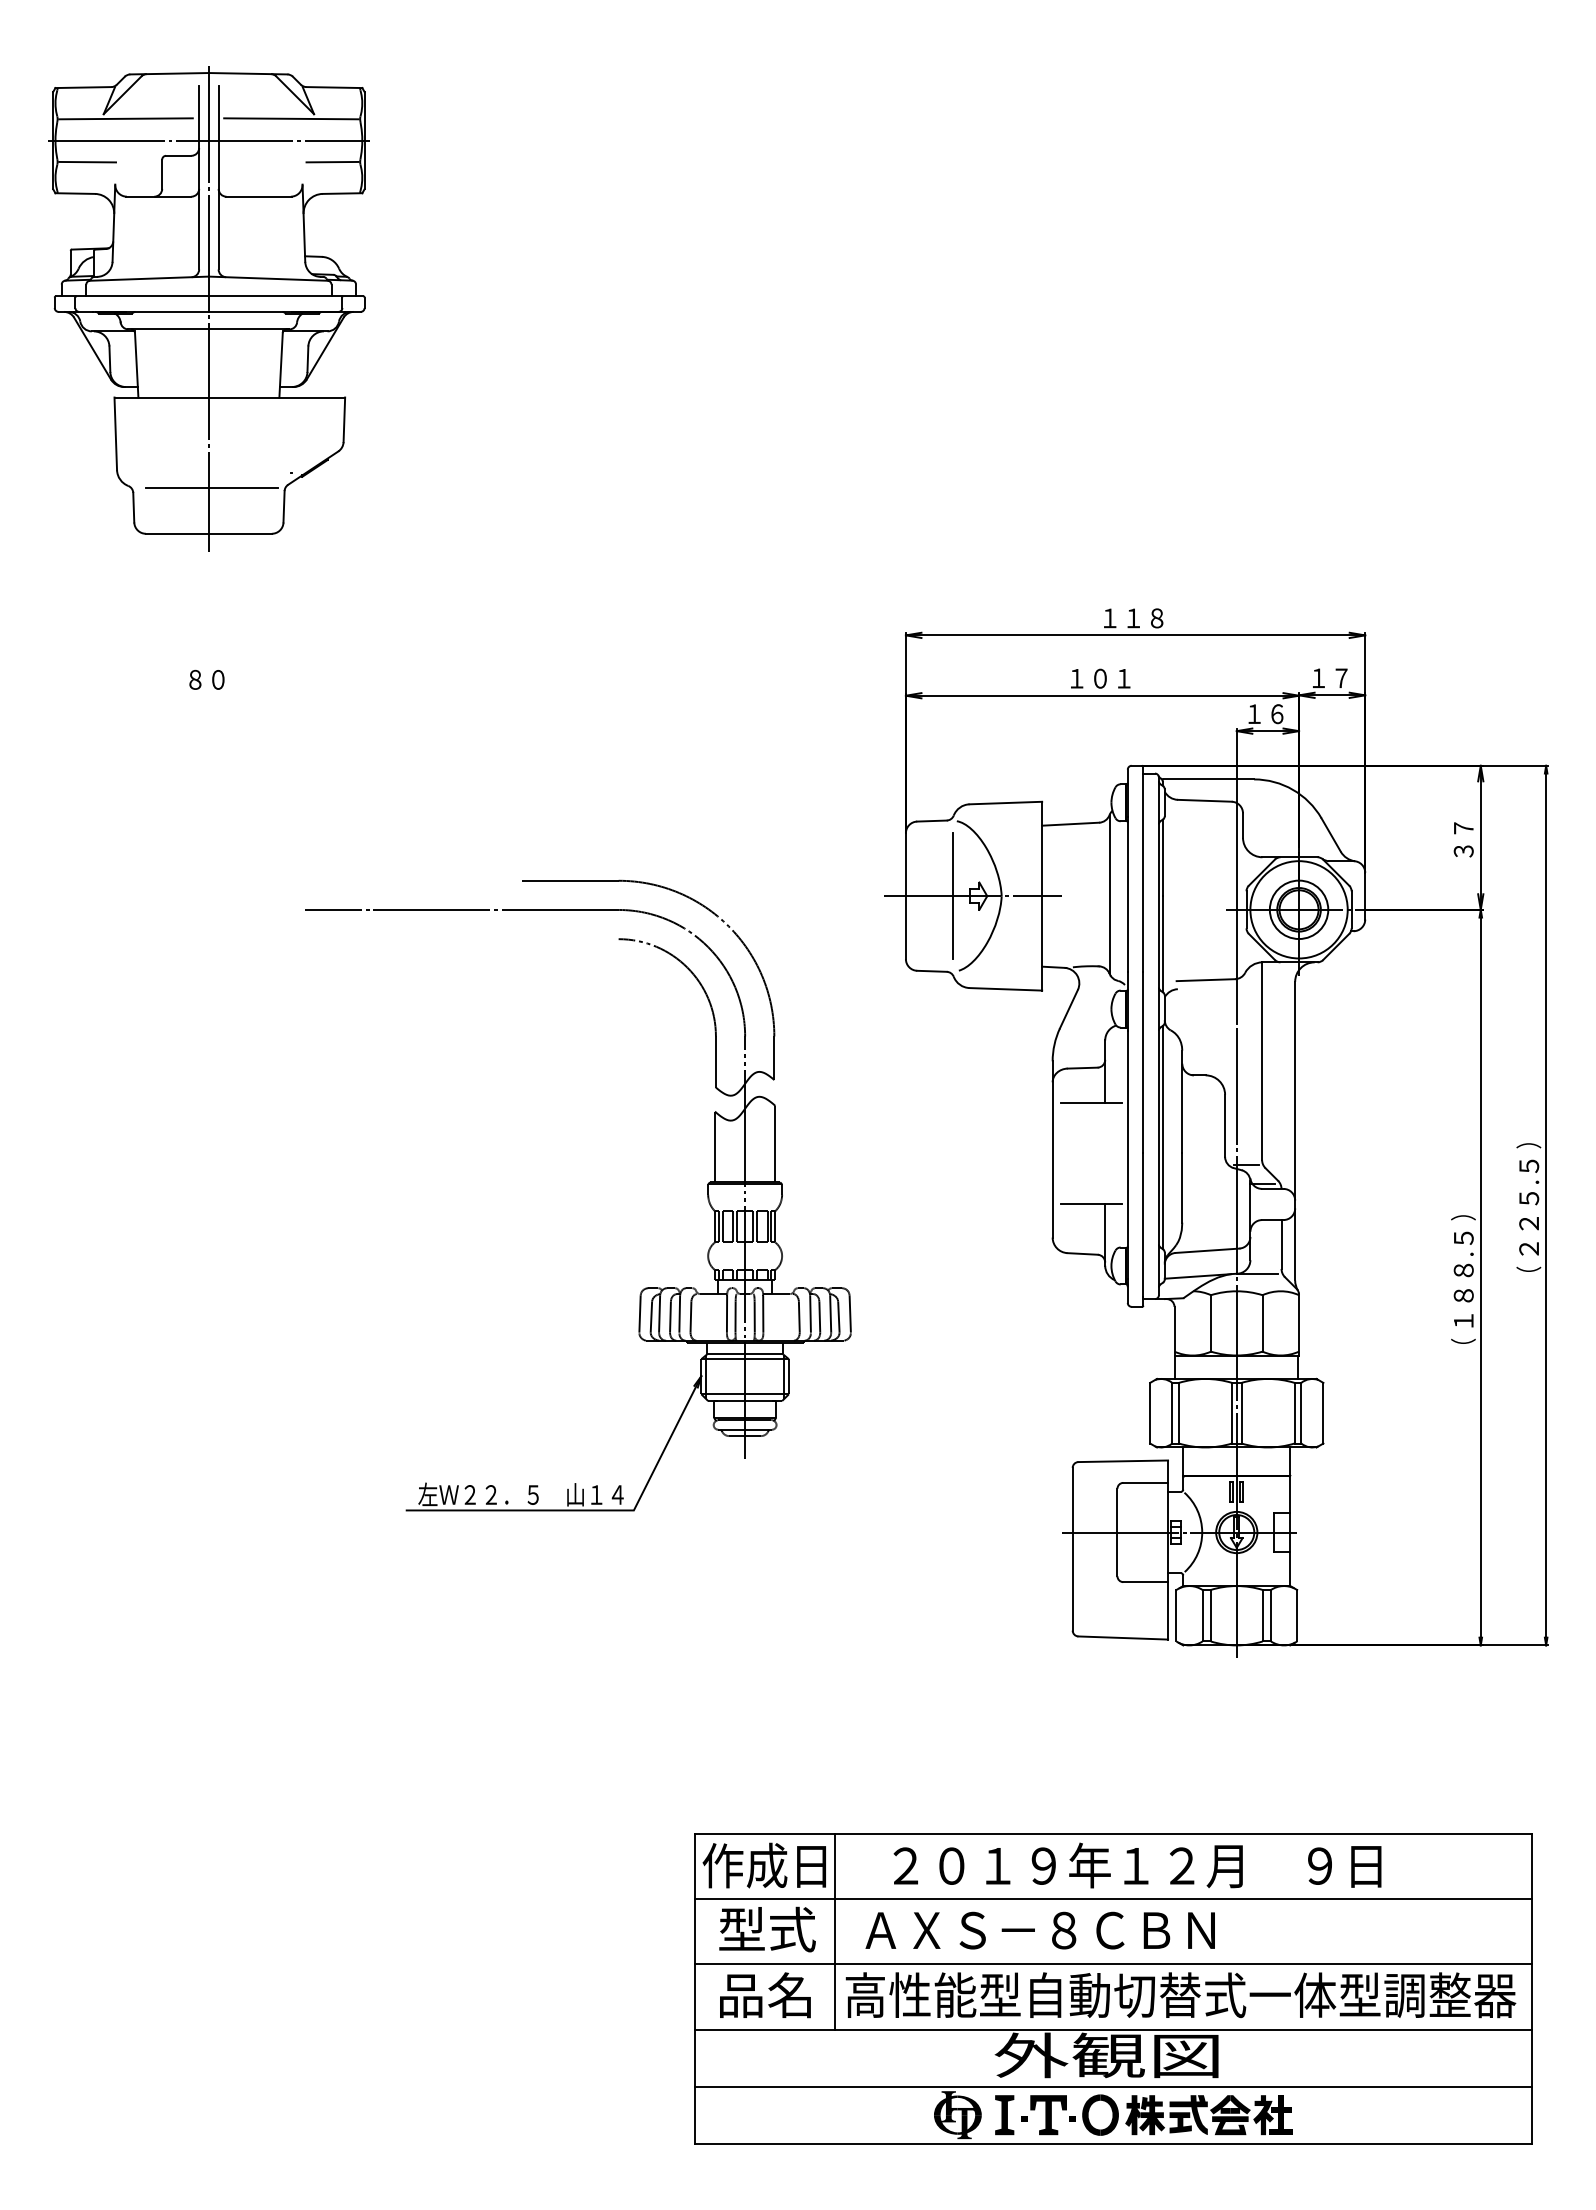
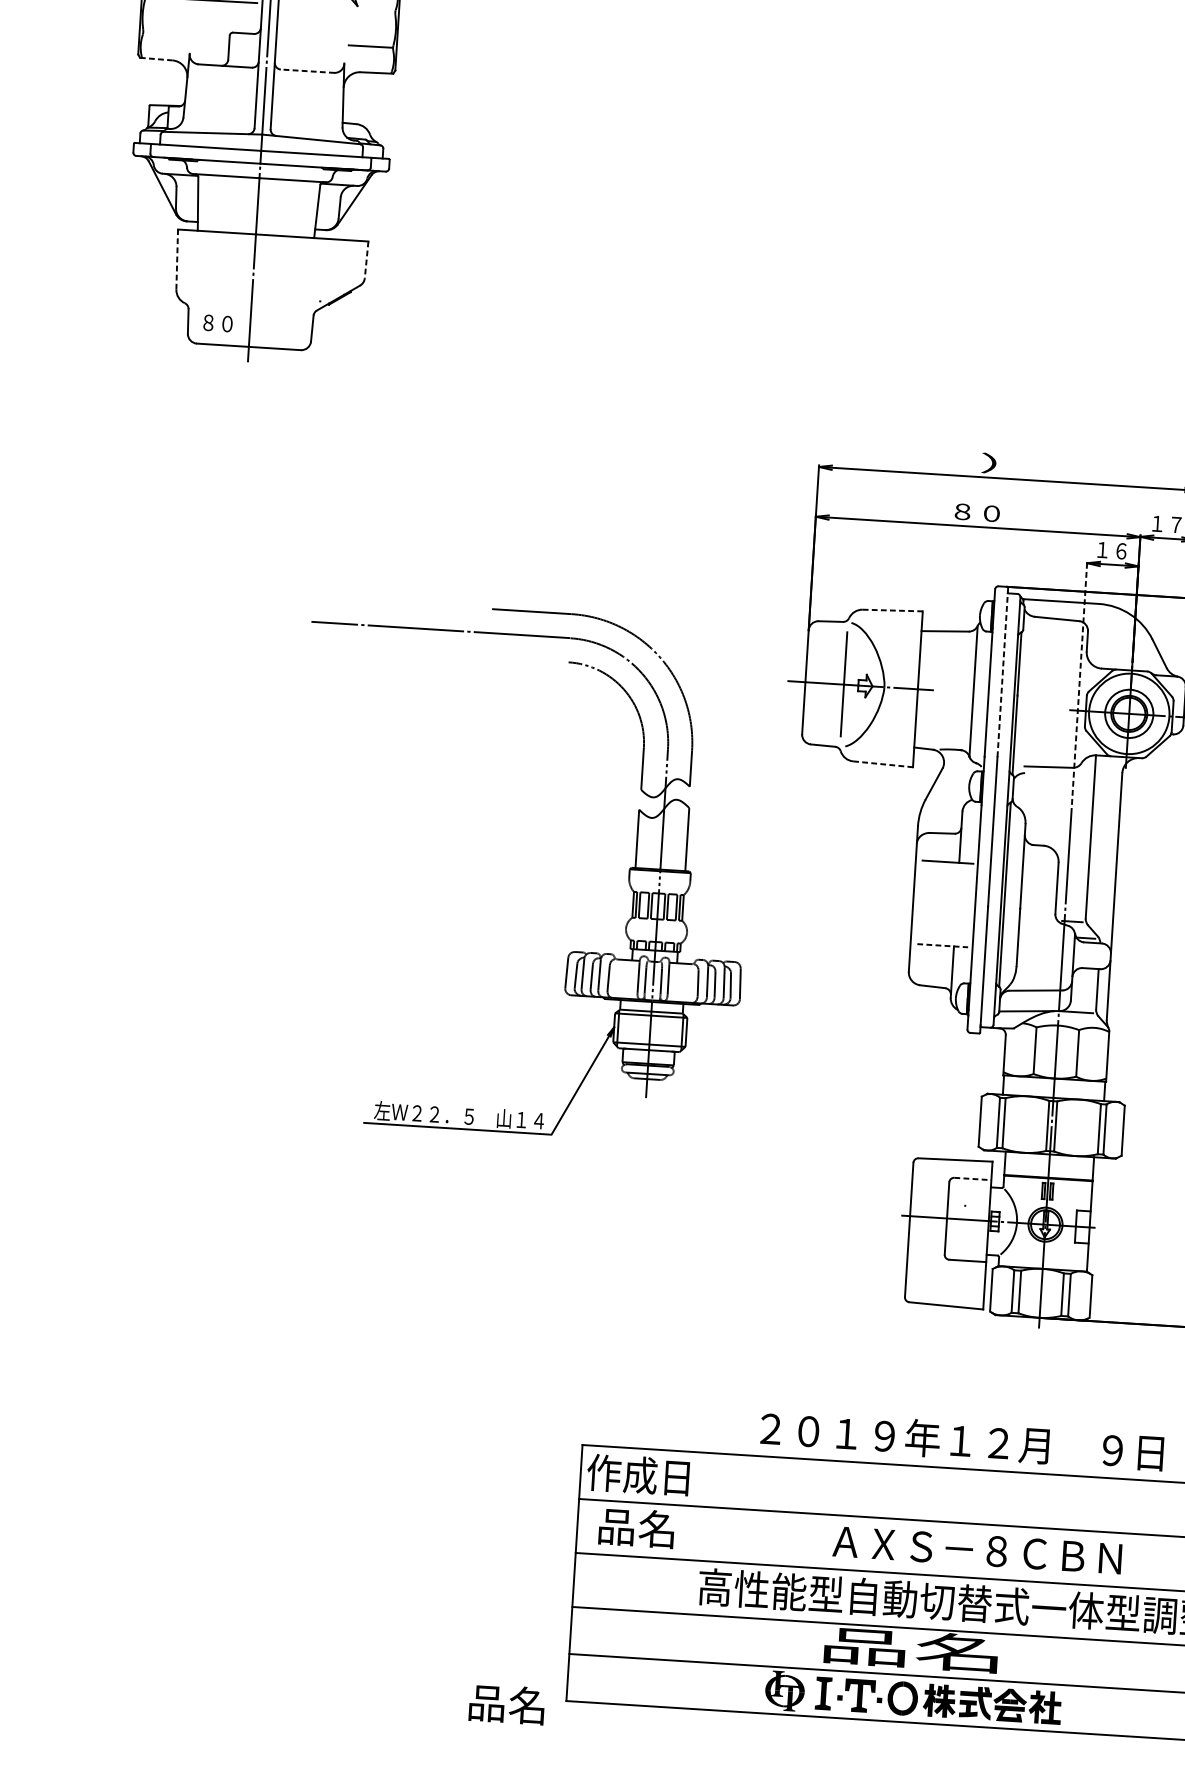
line: (291, 118) -> (338, 8), removed
line: (208, 140) -> (268, 22), removed
line: (87, 161) -> (168, 33), removed
line: (75, 193) -> (156, 59), solid -> dashed
line: (259, 196) -> (308, 71), solid -> dashed
line: (344, 420) -> (366, 260), solid -> dashed
line: (115, 433) -> (177, 259), solid -> dashed
line: (211, 488) -> (253, 309), removed
text: (1132, 617) -> (1006, 463), １１８ -> ）
text: (1100, 678) -> (977, 512), １０１ -> ８０
text: (206, 679) -> (217, 323), moved
line: (1006, 803) -> (893, 610), solid -> dashed
line: (1143, 869) -> (1002, 672), solid -> dashed
line: (1236, 876) -> (1079, 683), solid -> dashed
line: (1006, 989) -> (883, 764), solid -> dashed
line: (1091, 1203) -> (942, 945), solid -> dashed
part: (643, 1288) -> (570, 951), moved
line: (1146, 1482) -> (973, 1178), solid -> dashed
text: (1137, 1865) -> (962, 1440), moved
text: (767, 1929) -> (637, 1528), 型式 -> 品名
text: (1039, 1930) -> (976, 1550), moved
line: (834, 1931) -> (692, 1533), removed
text: (765, 1995) -> (507, 1704), moved
text: (1106, 2055) -> (910, 1649), 外観図 -> 品名

